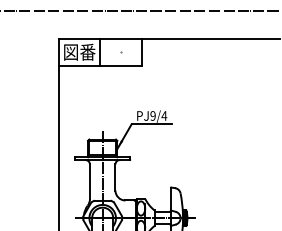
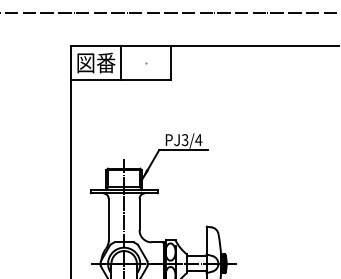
text: (152, 115) -> (184, 139), PJ9/4 -> PJ3/4

